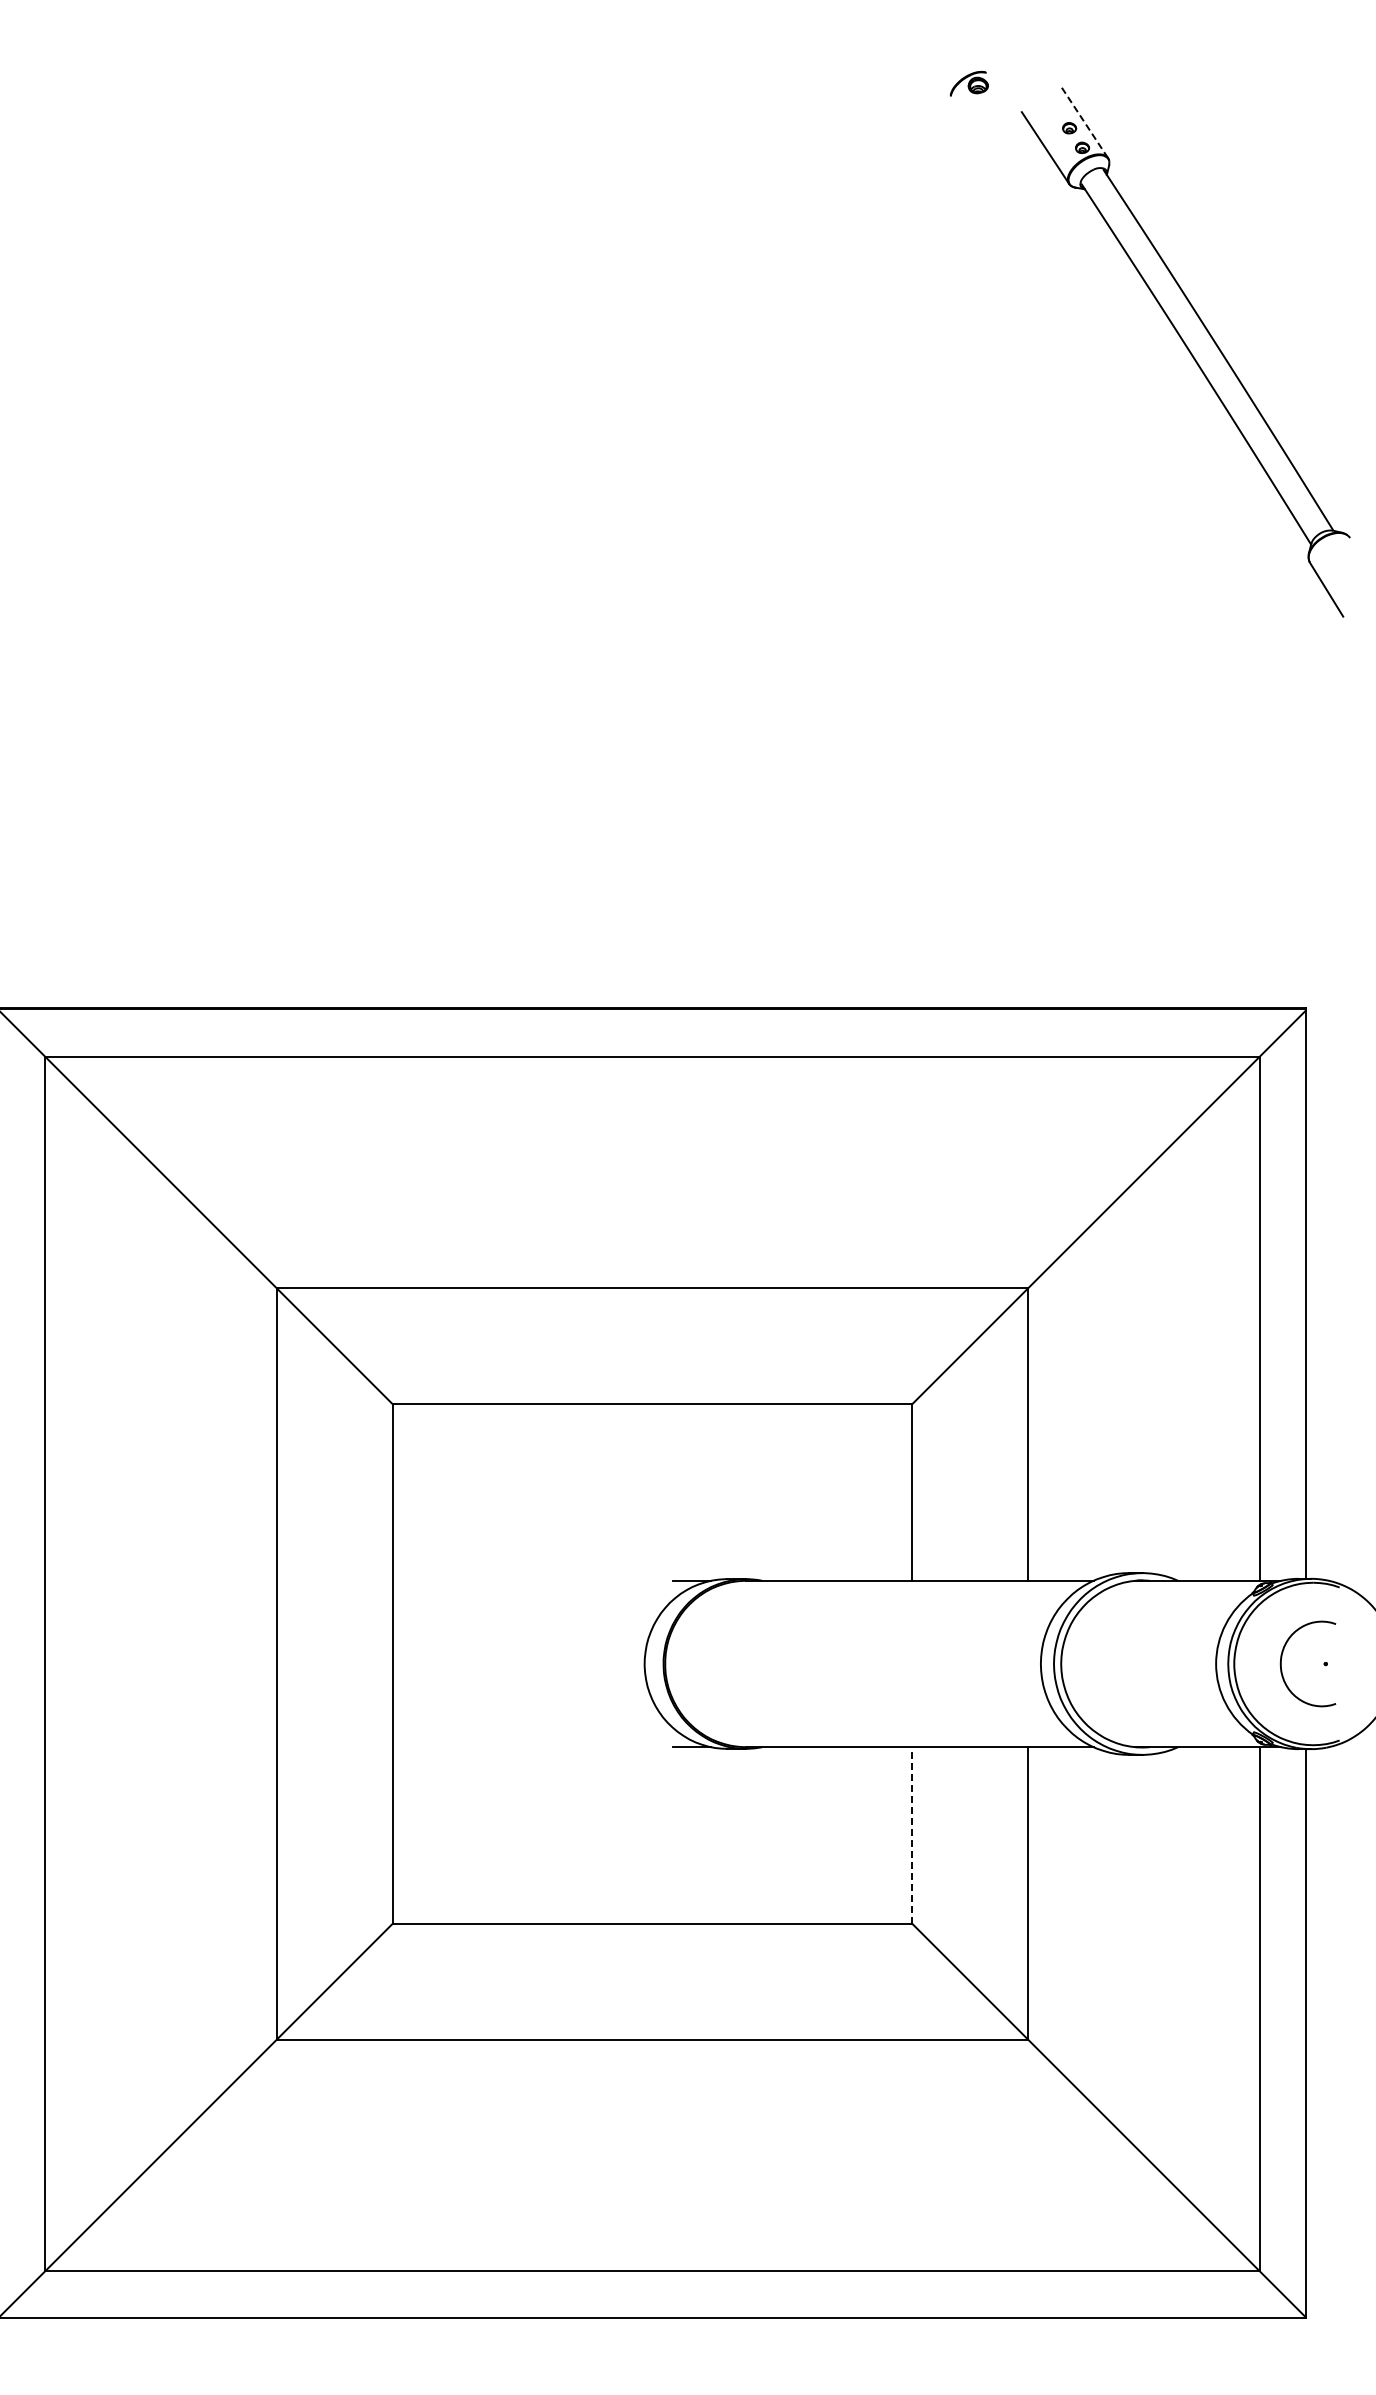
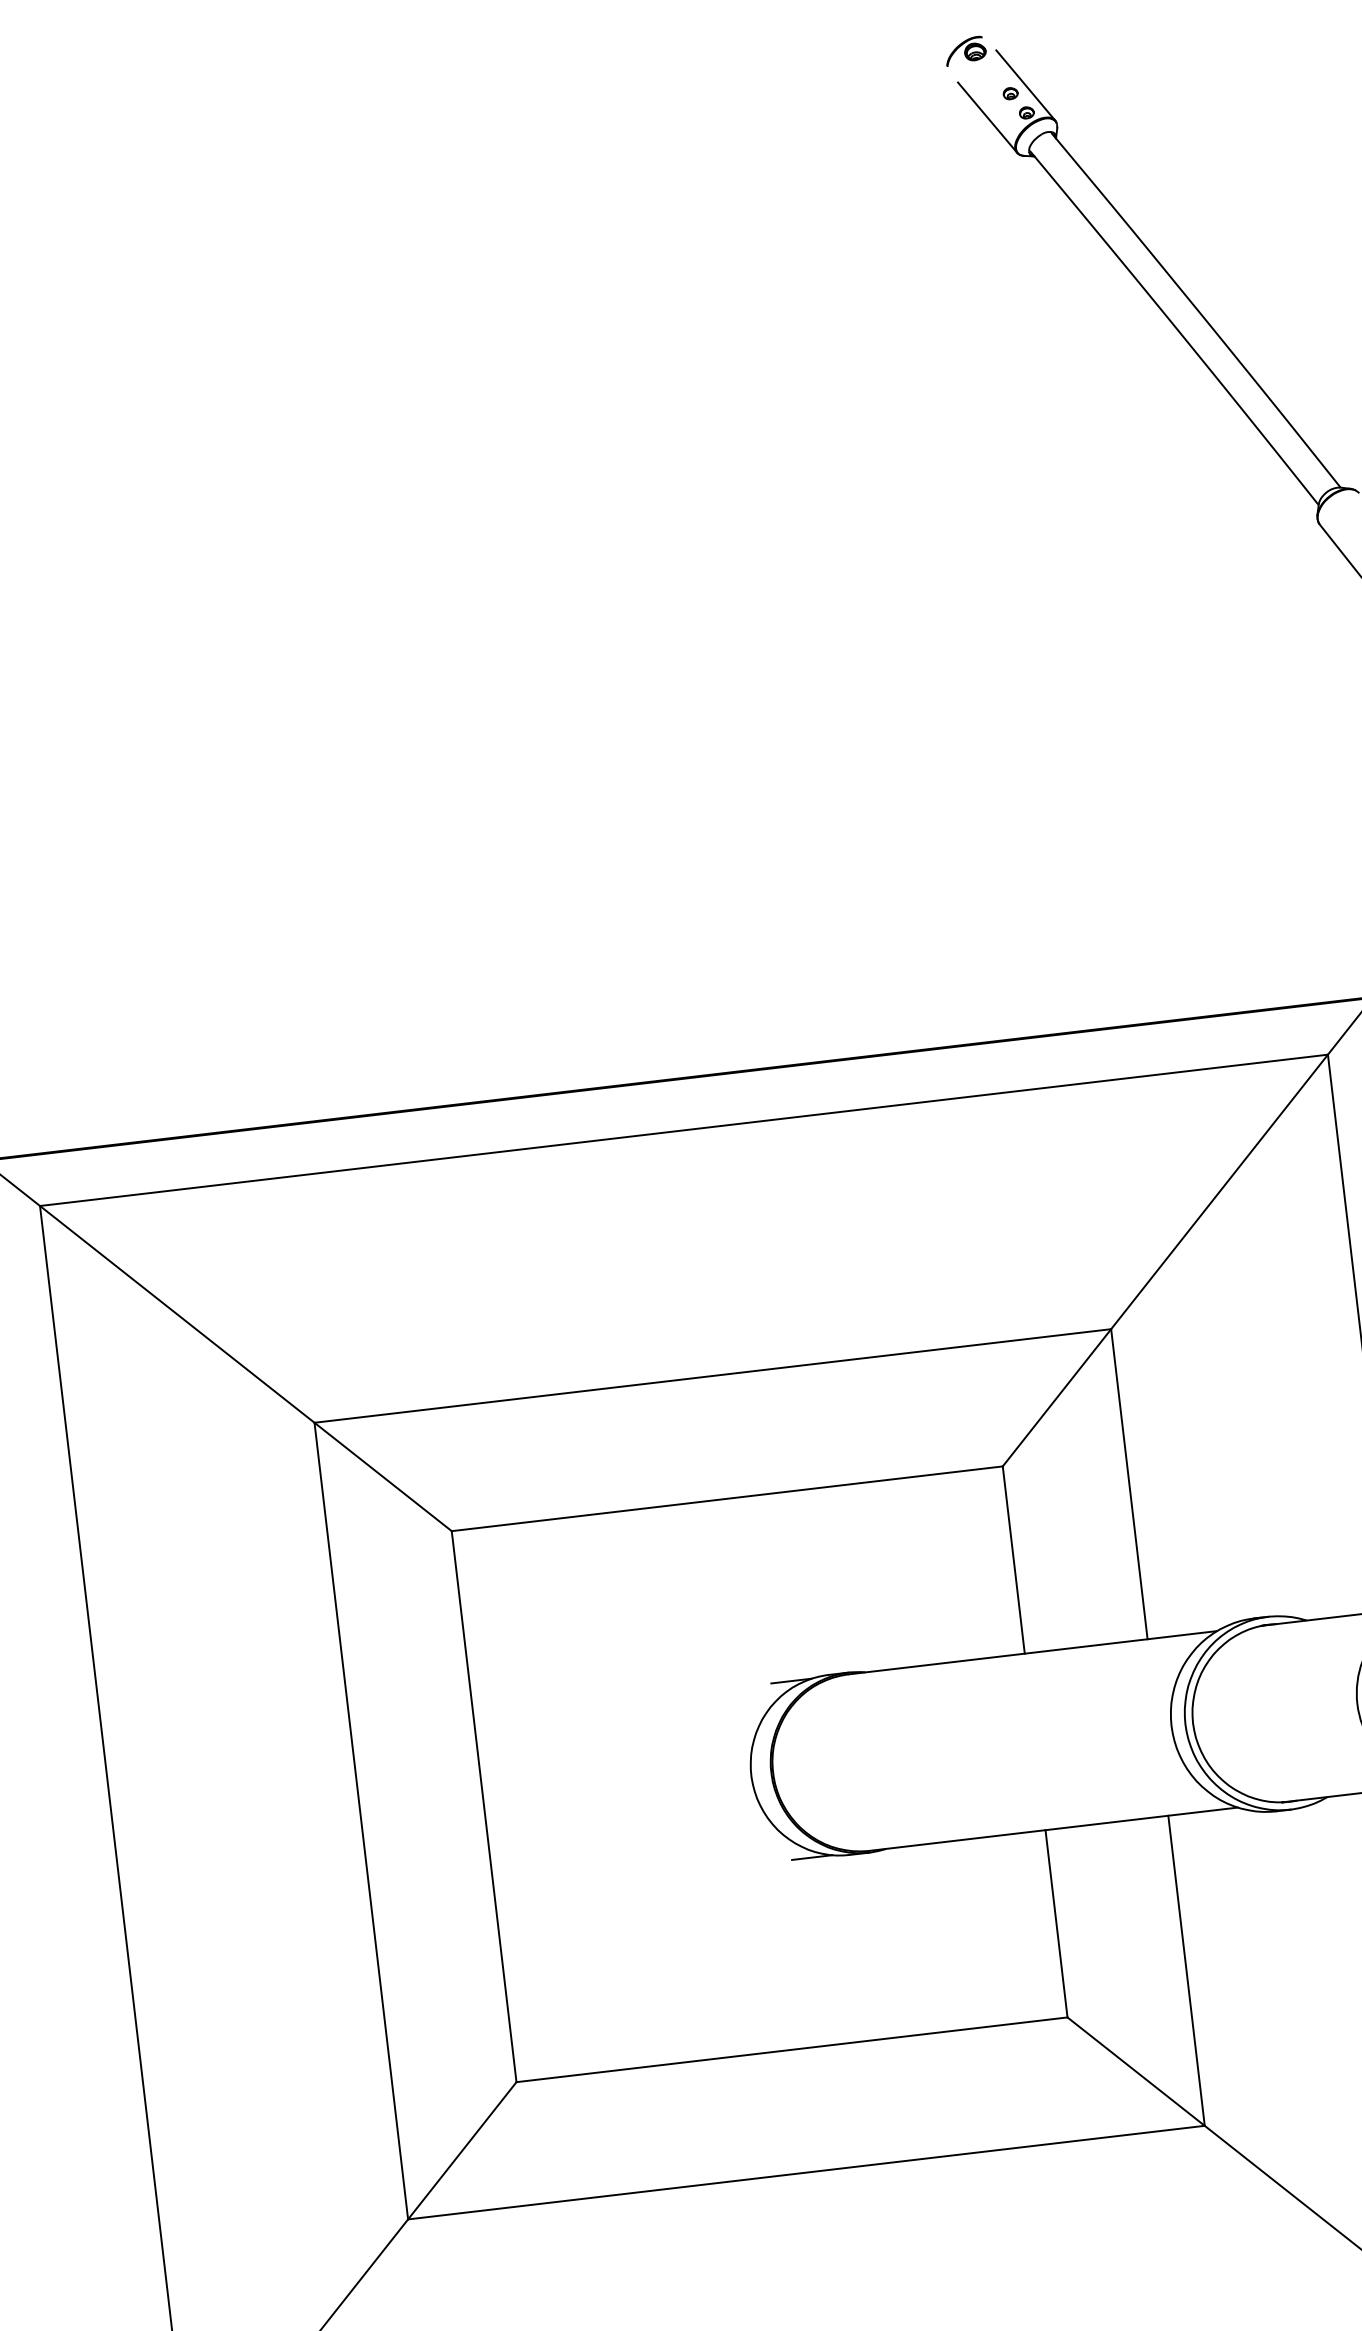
part: (968, 83) -> (964, 50), moved
line: (1084, 122) -> (1025, 85), dashed -> solid
line: (912, 1835) -> (1056, 1923), dashed -> solid

